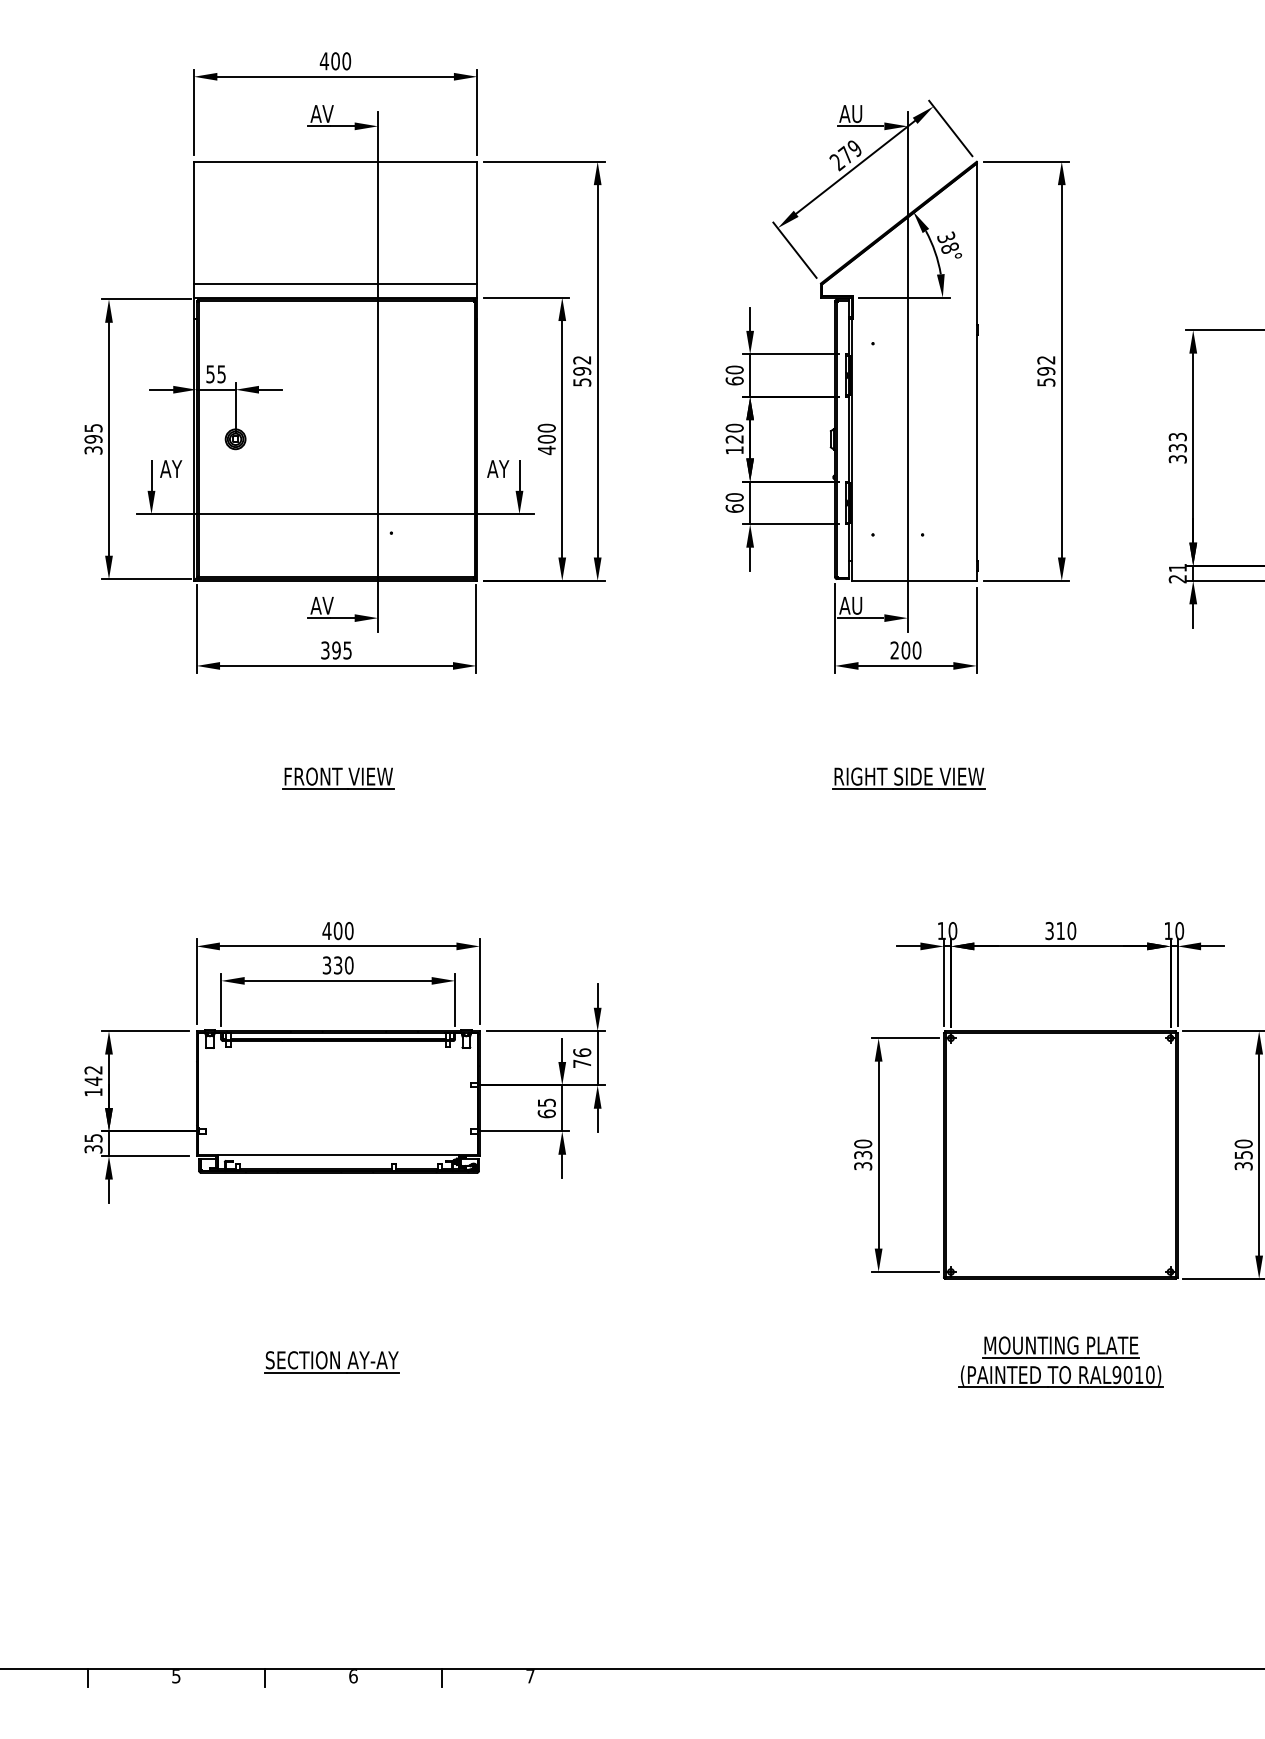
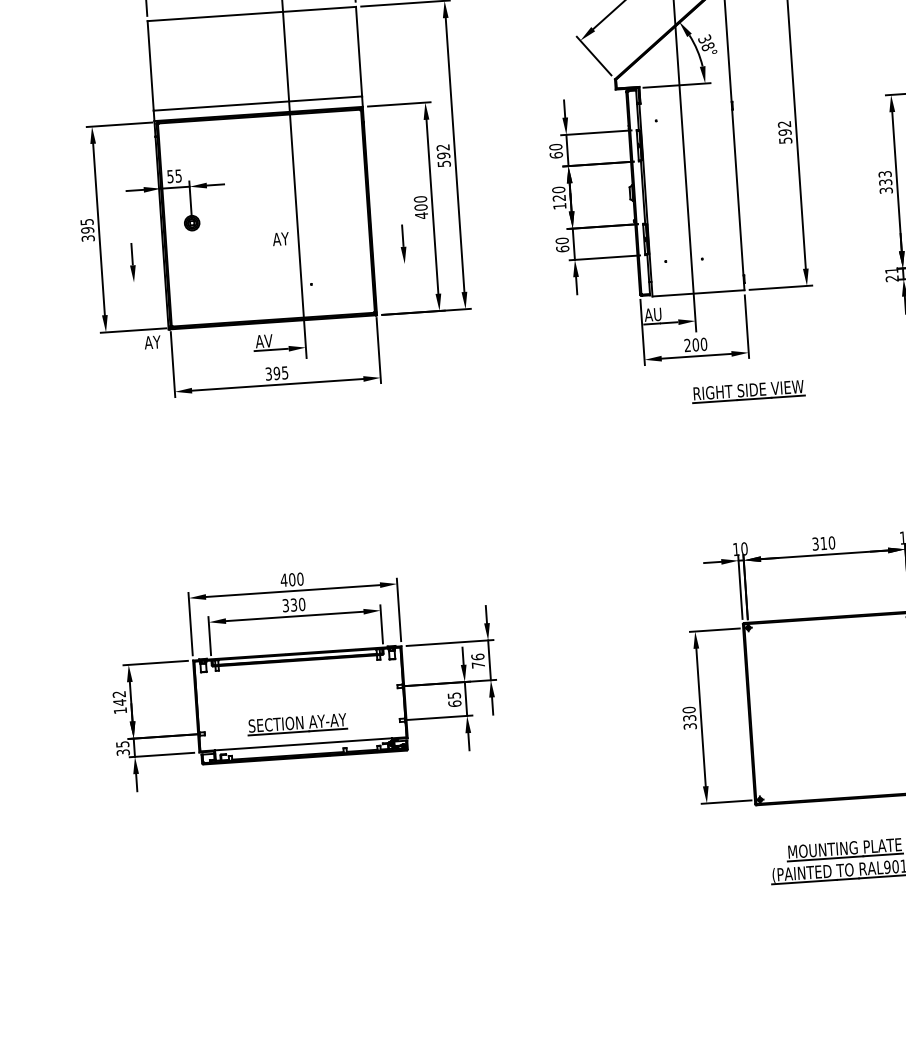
text: (171, 468) -> (152, 342), moved
text: (498, 468) -> (281, 238), moved
line: (335, 514) -> (269, 273), removed
part: (338, 778) -> (284, 467), removed
part: (908, 778) -> (748, 391), moved
part: (331, 1362) -> (297, 724), moved

